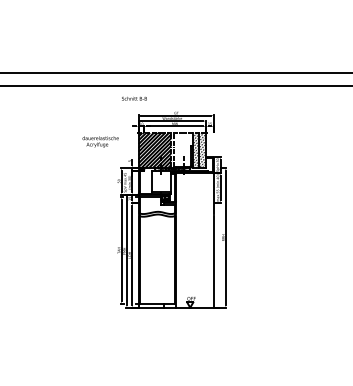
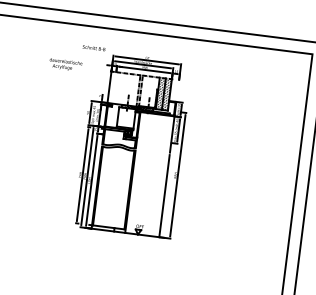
text: (134, 98) -> (94, 48), moved
text: (100, 141) -> (65, 64), moved
hatch: (154, 149) -> (123, 88), removed

